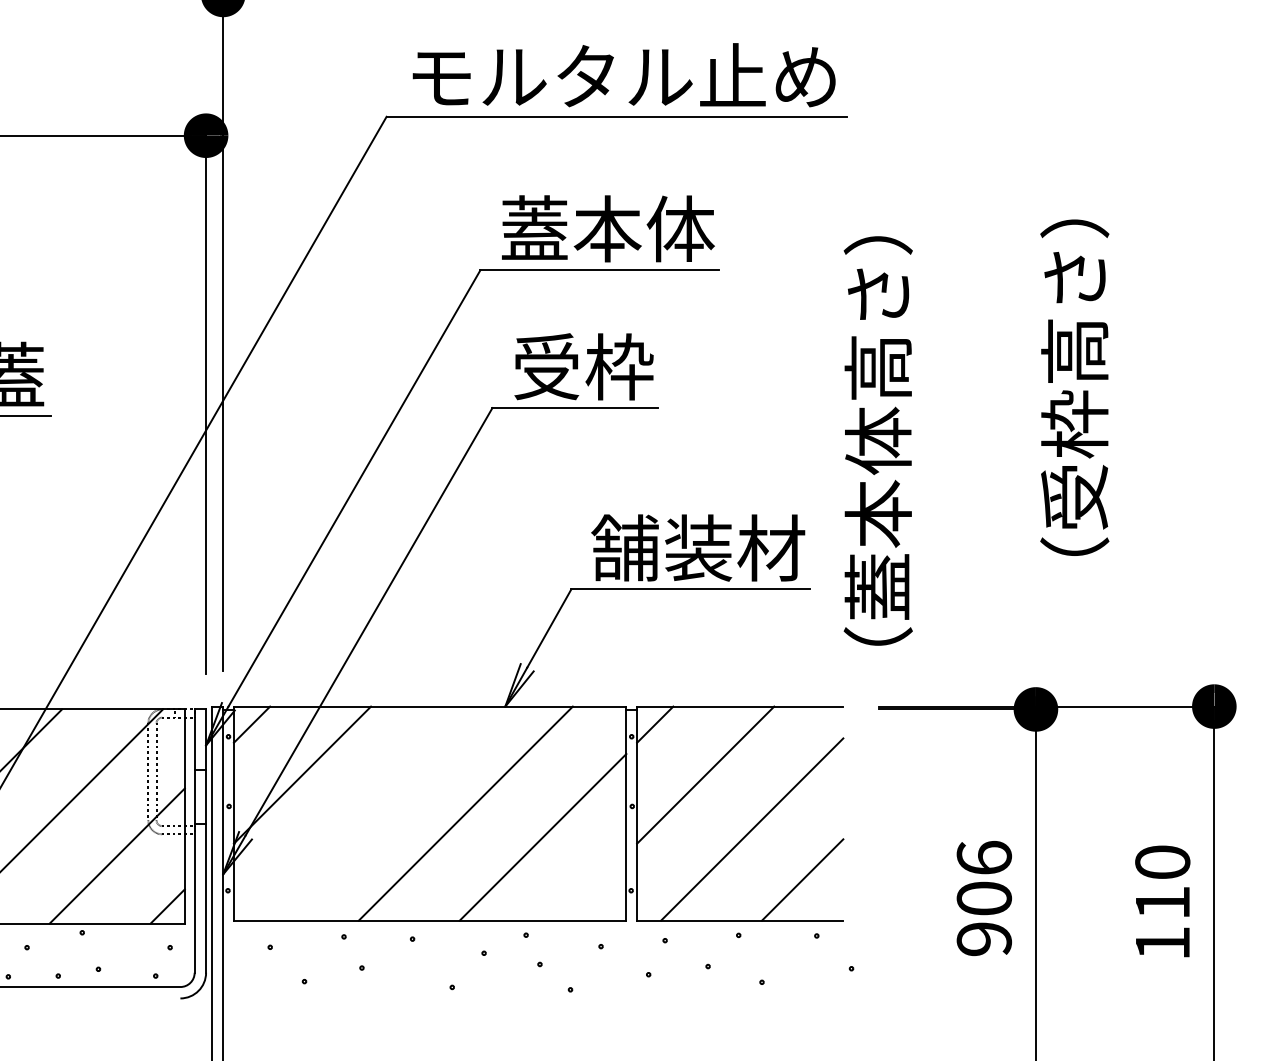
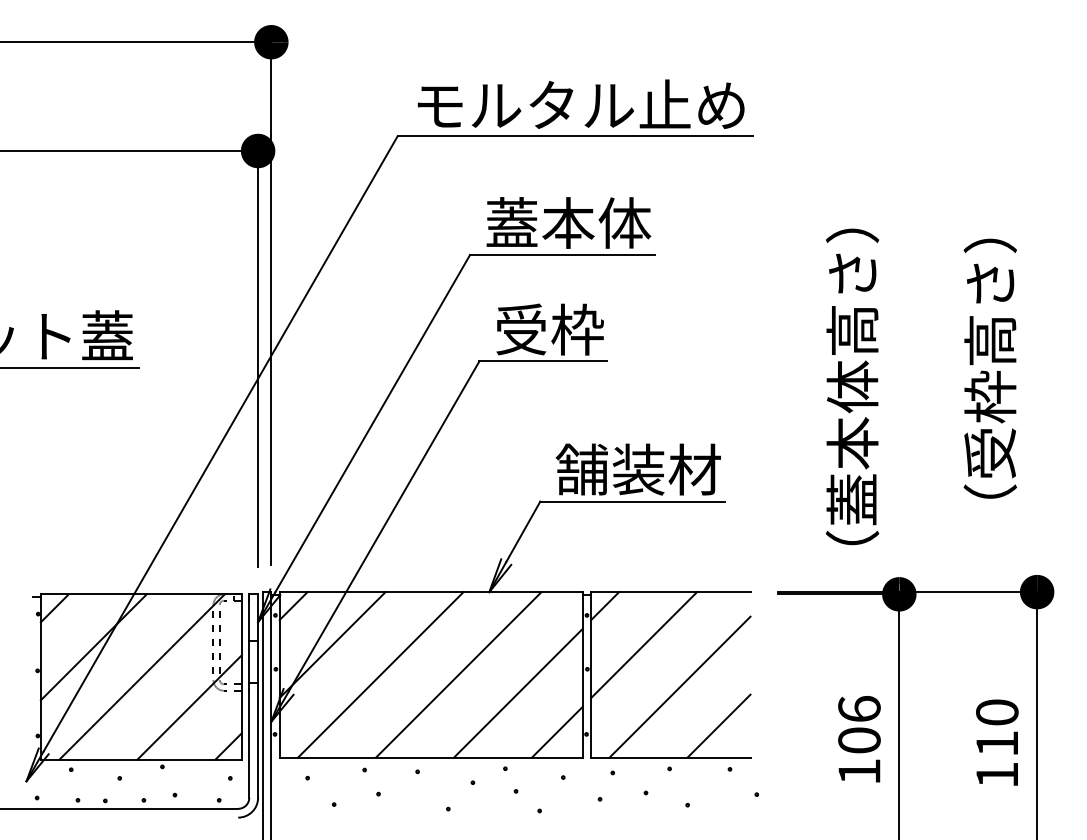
text: (1073, 387) -> (989, 368), moved
text: (878, 440) -> (852, 386), moved
line: (364, 813) -> (380, 674), added
line: (593, 886) -> (557, 731), added
text: (984, 938) -> (859, 771), 906 -> 106

